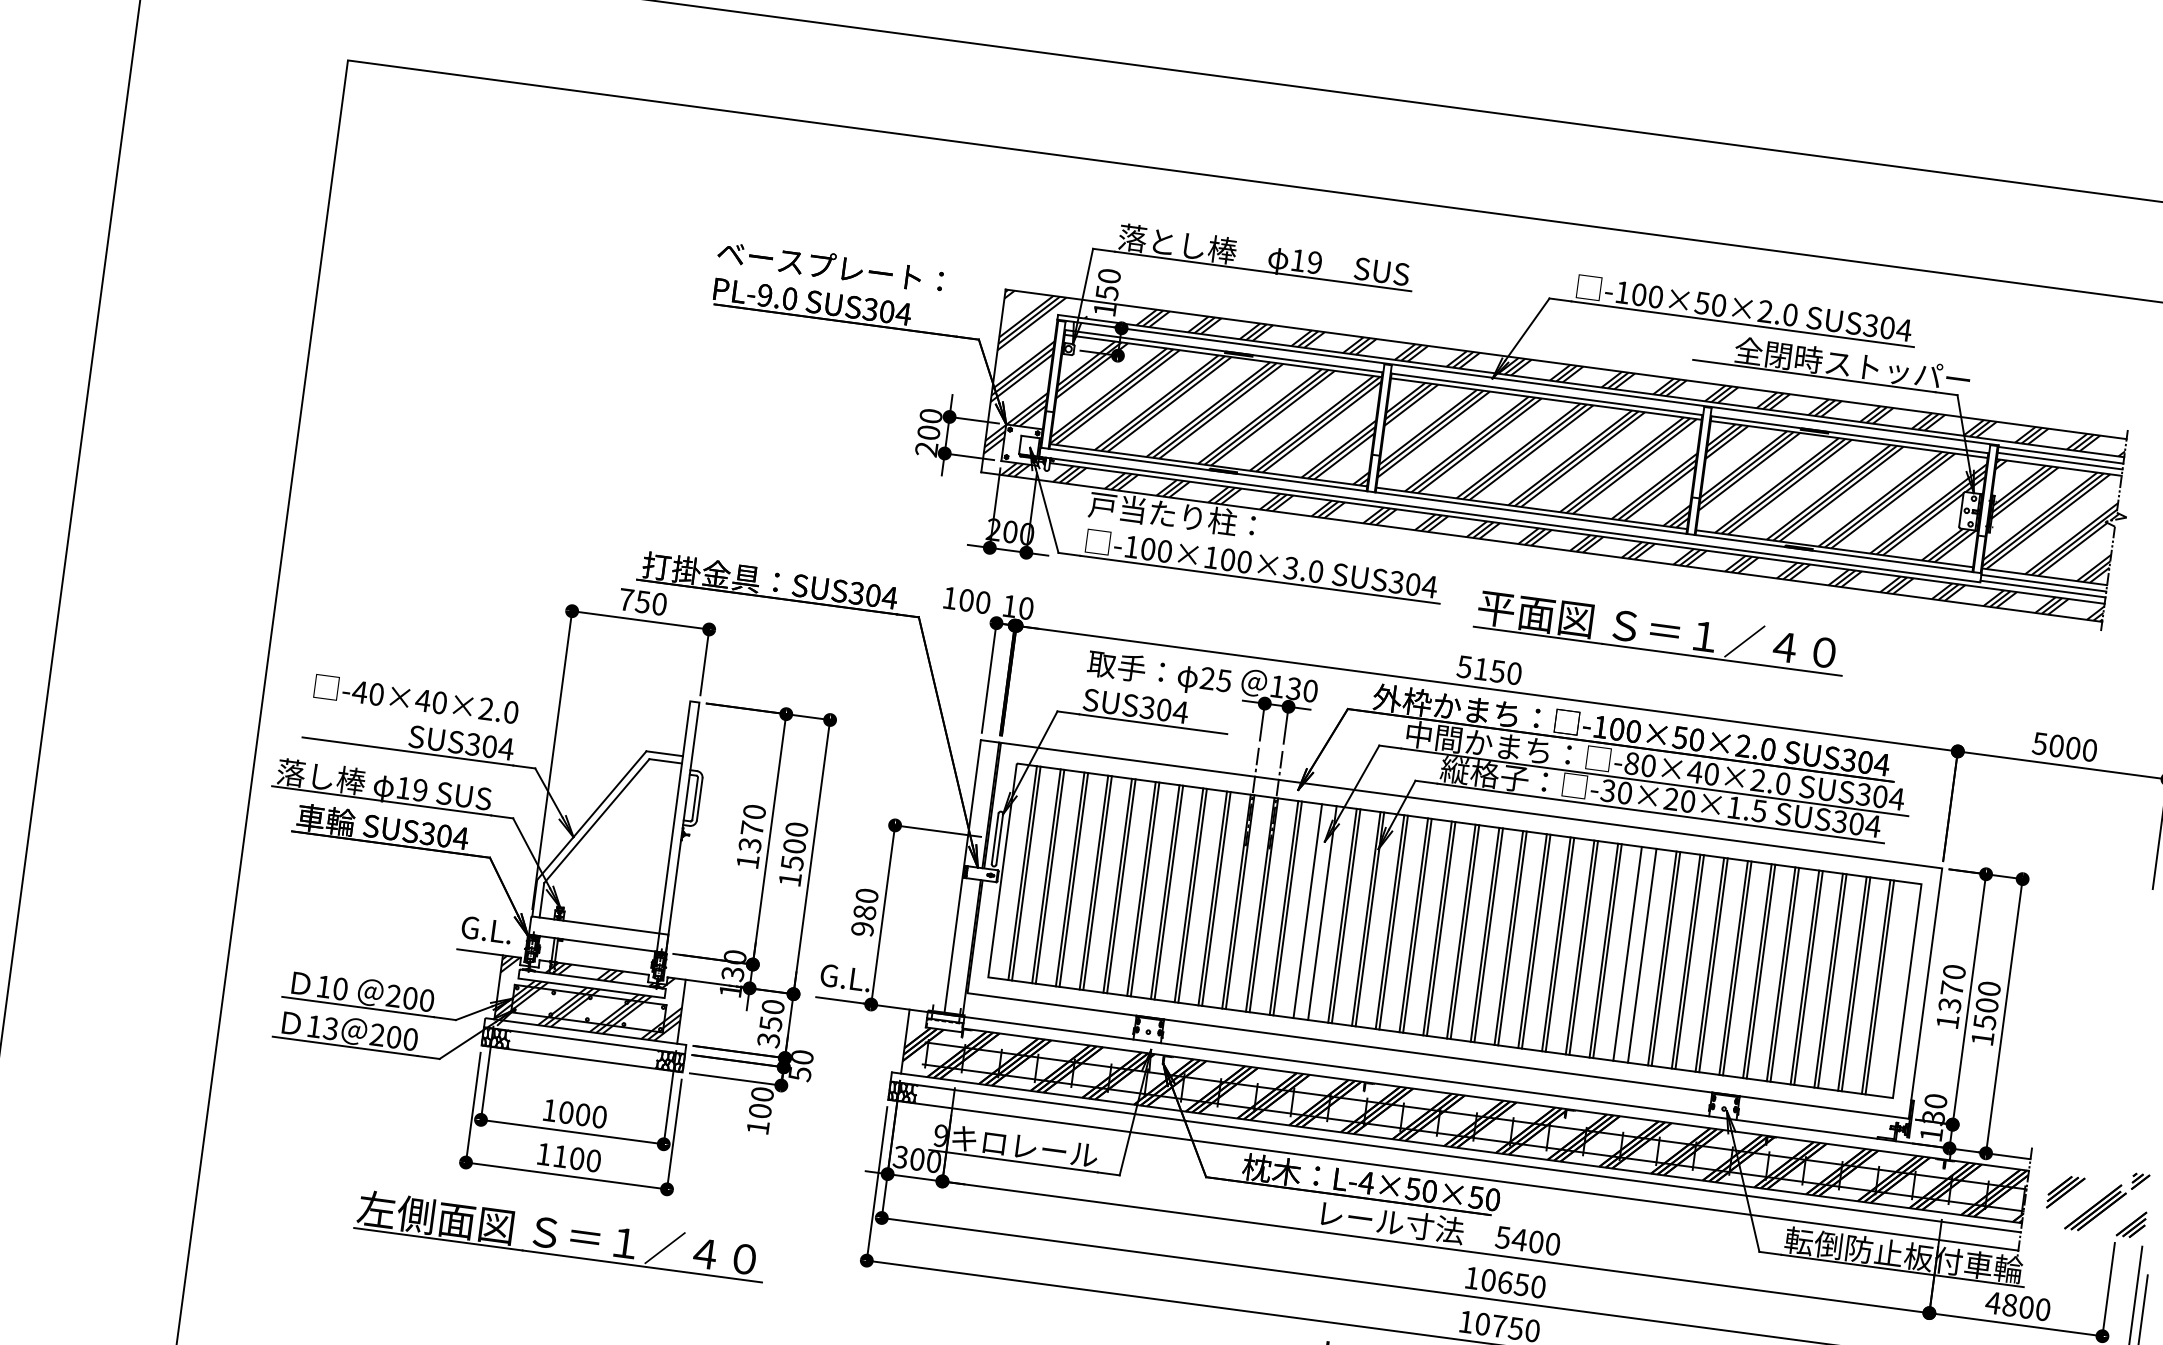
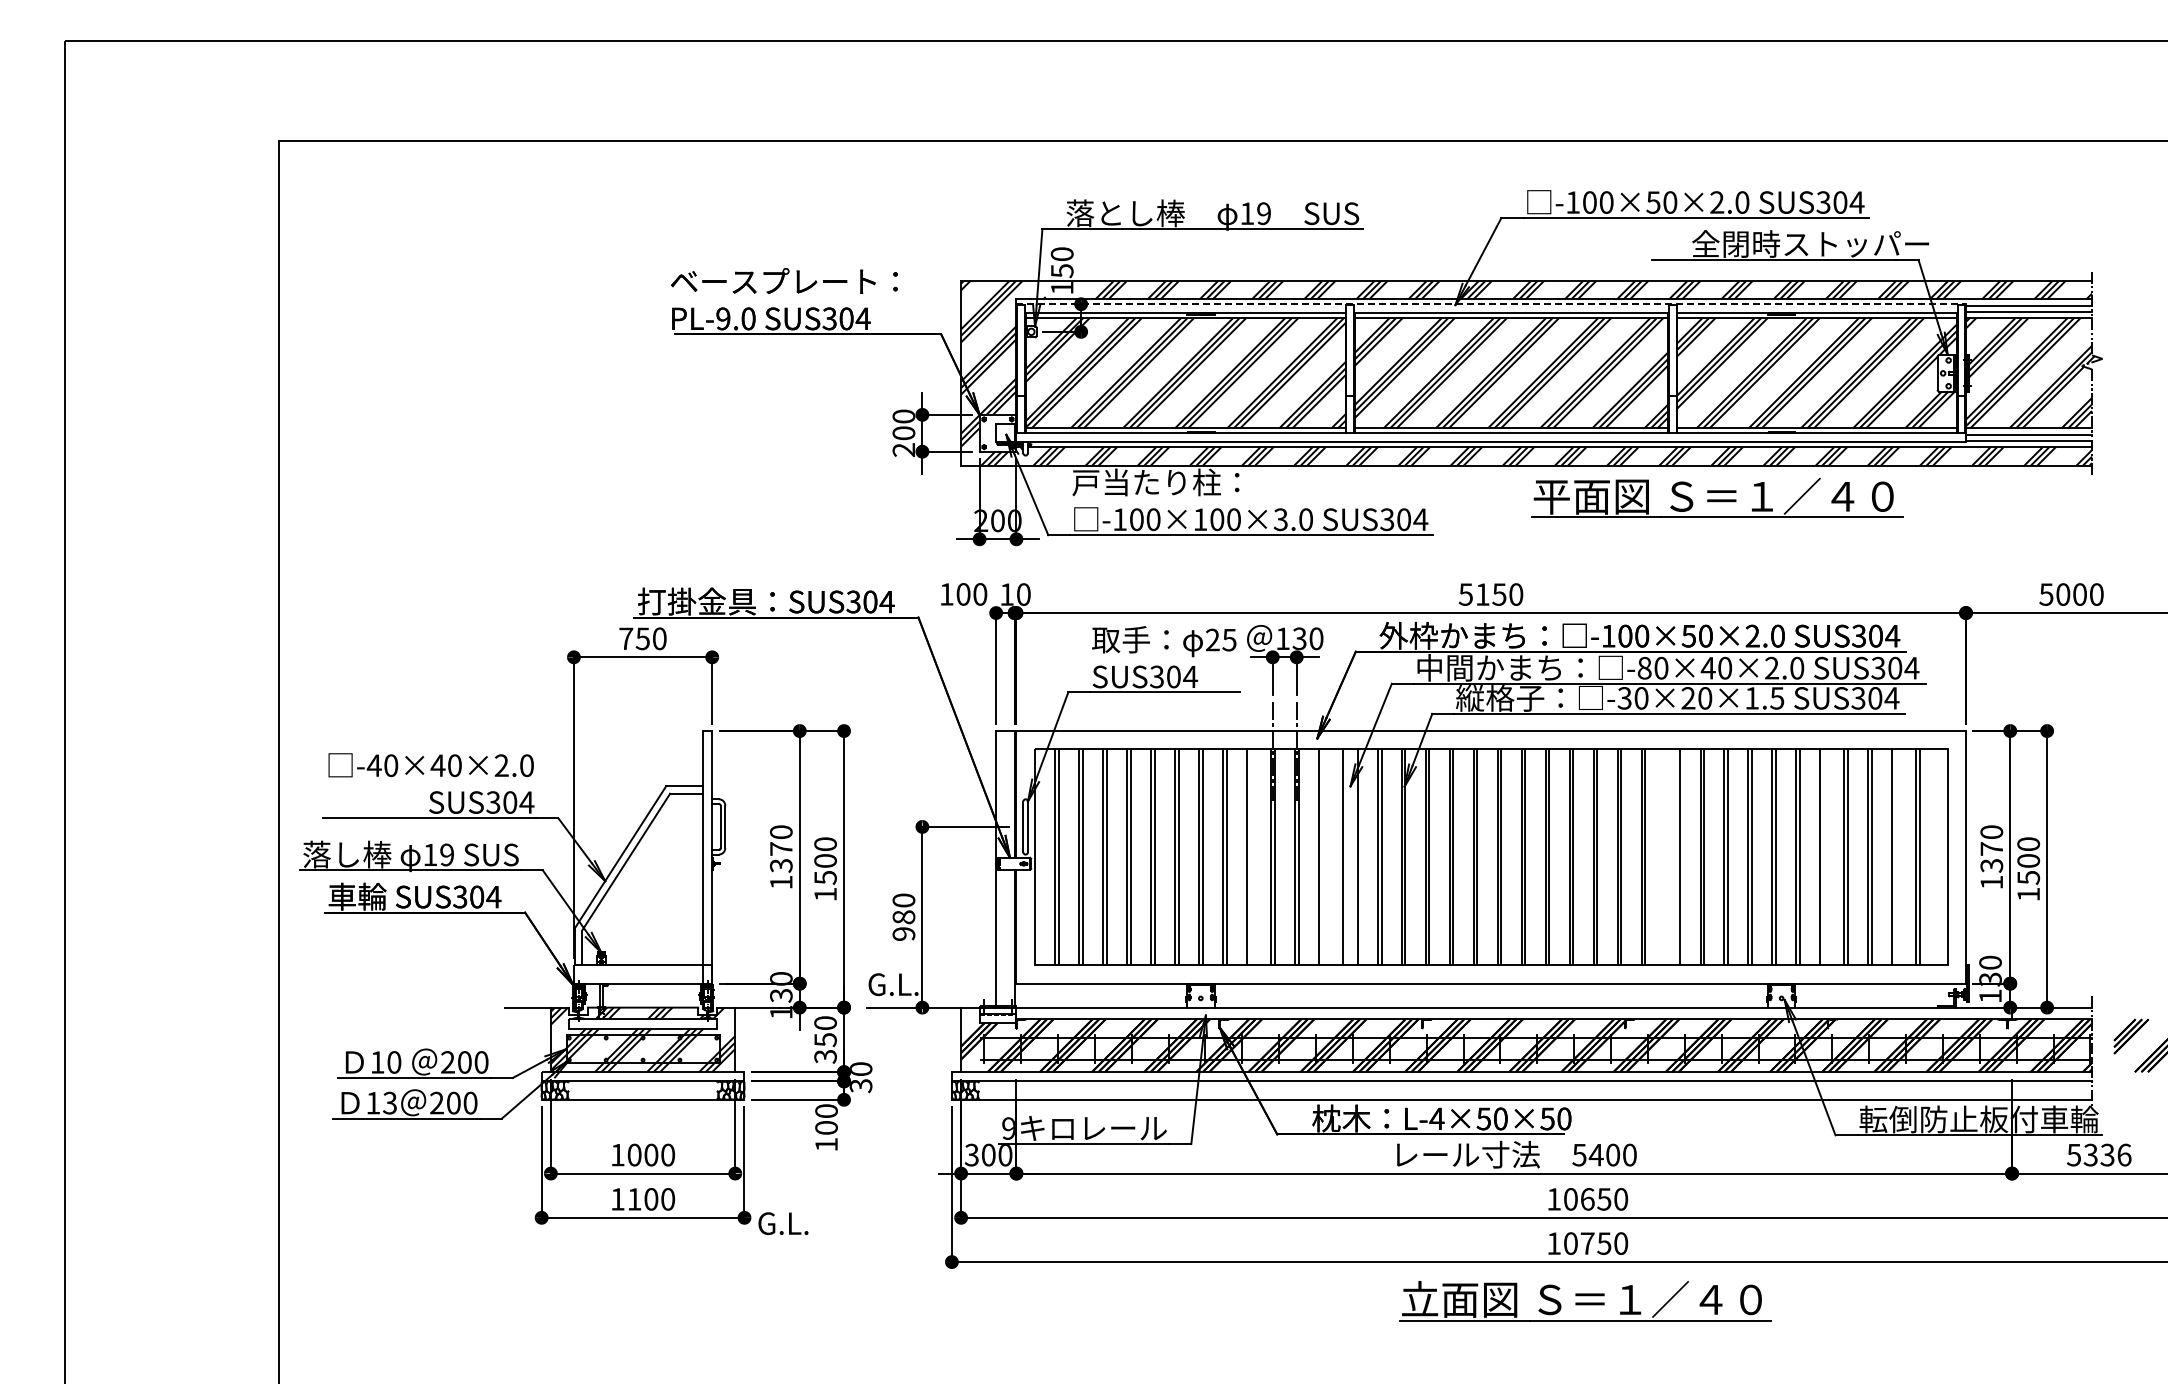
line: (1528, 382) -> (1491, 304), solid -> dashed
part: (1660, 631) -> (1717, 497), moved
line: (1216, 899) -> (1250, 857), removed
line: (1287, 908) -> (1322, 857), removed
text: (486, 929) -> (783, 1223), moved
line: (1627, 953) -> (1665, 857), removed
line: (1785, 975) -> (1824, 857), removed
line: (1855, 984) -> (1895, 857), removed
text: (799, 1073) -> (860, 1085), 50 -> 30
part: (559, 1236) -> (644, 1278), removed
text: (2017, 1305) -> (2098, 1154), 4800 -> 5336

